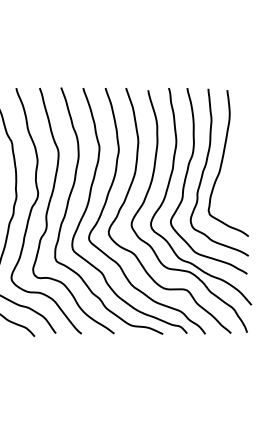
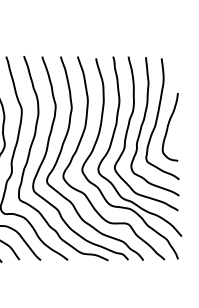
curve: (235, 173) -> (168, 127), added

